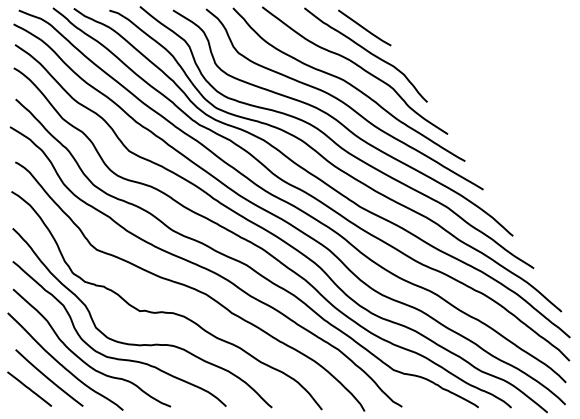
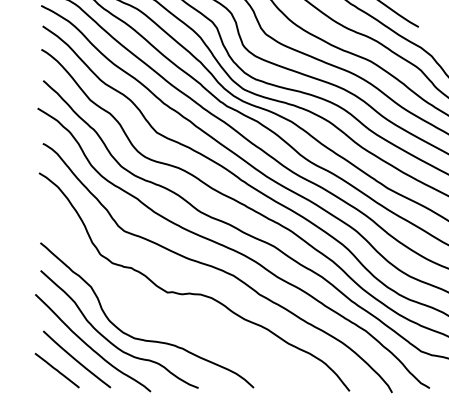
curve: (142, 344) -> (170, 325), removed

